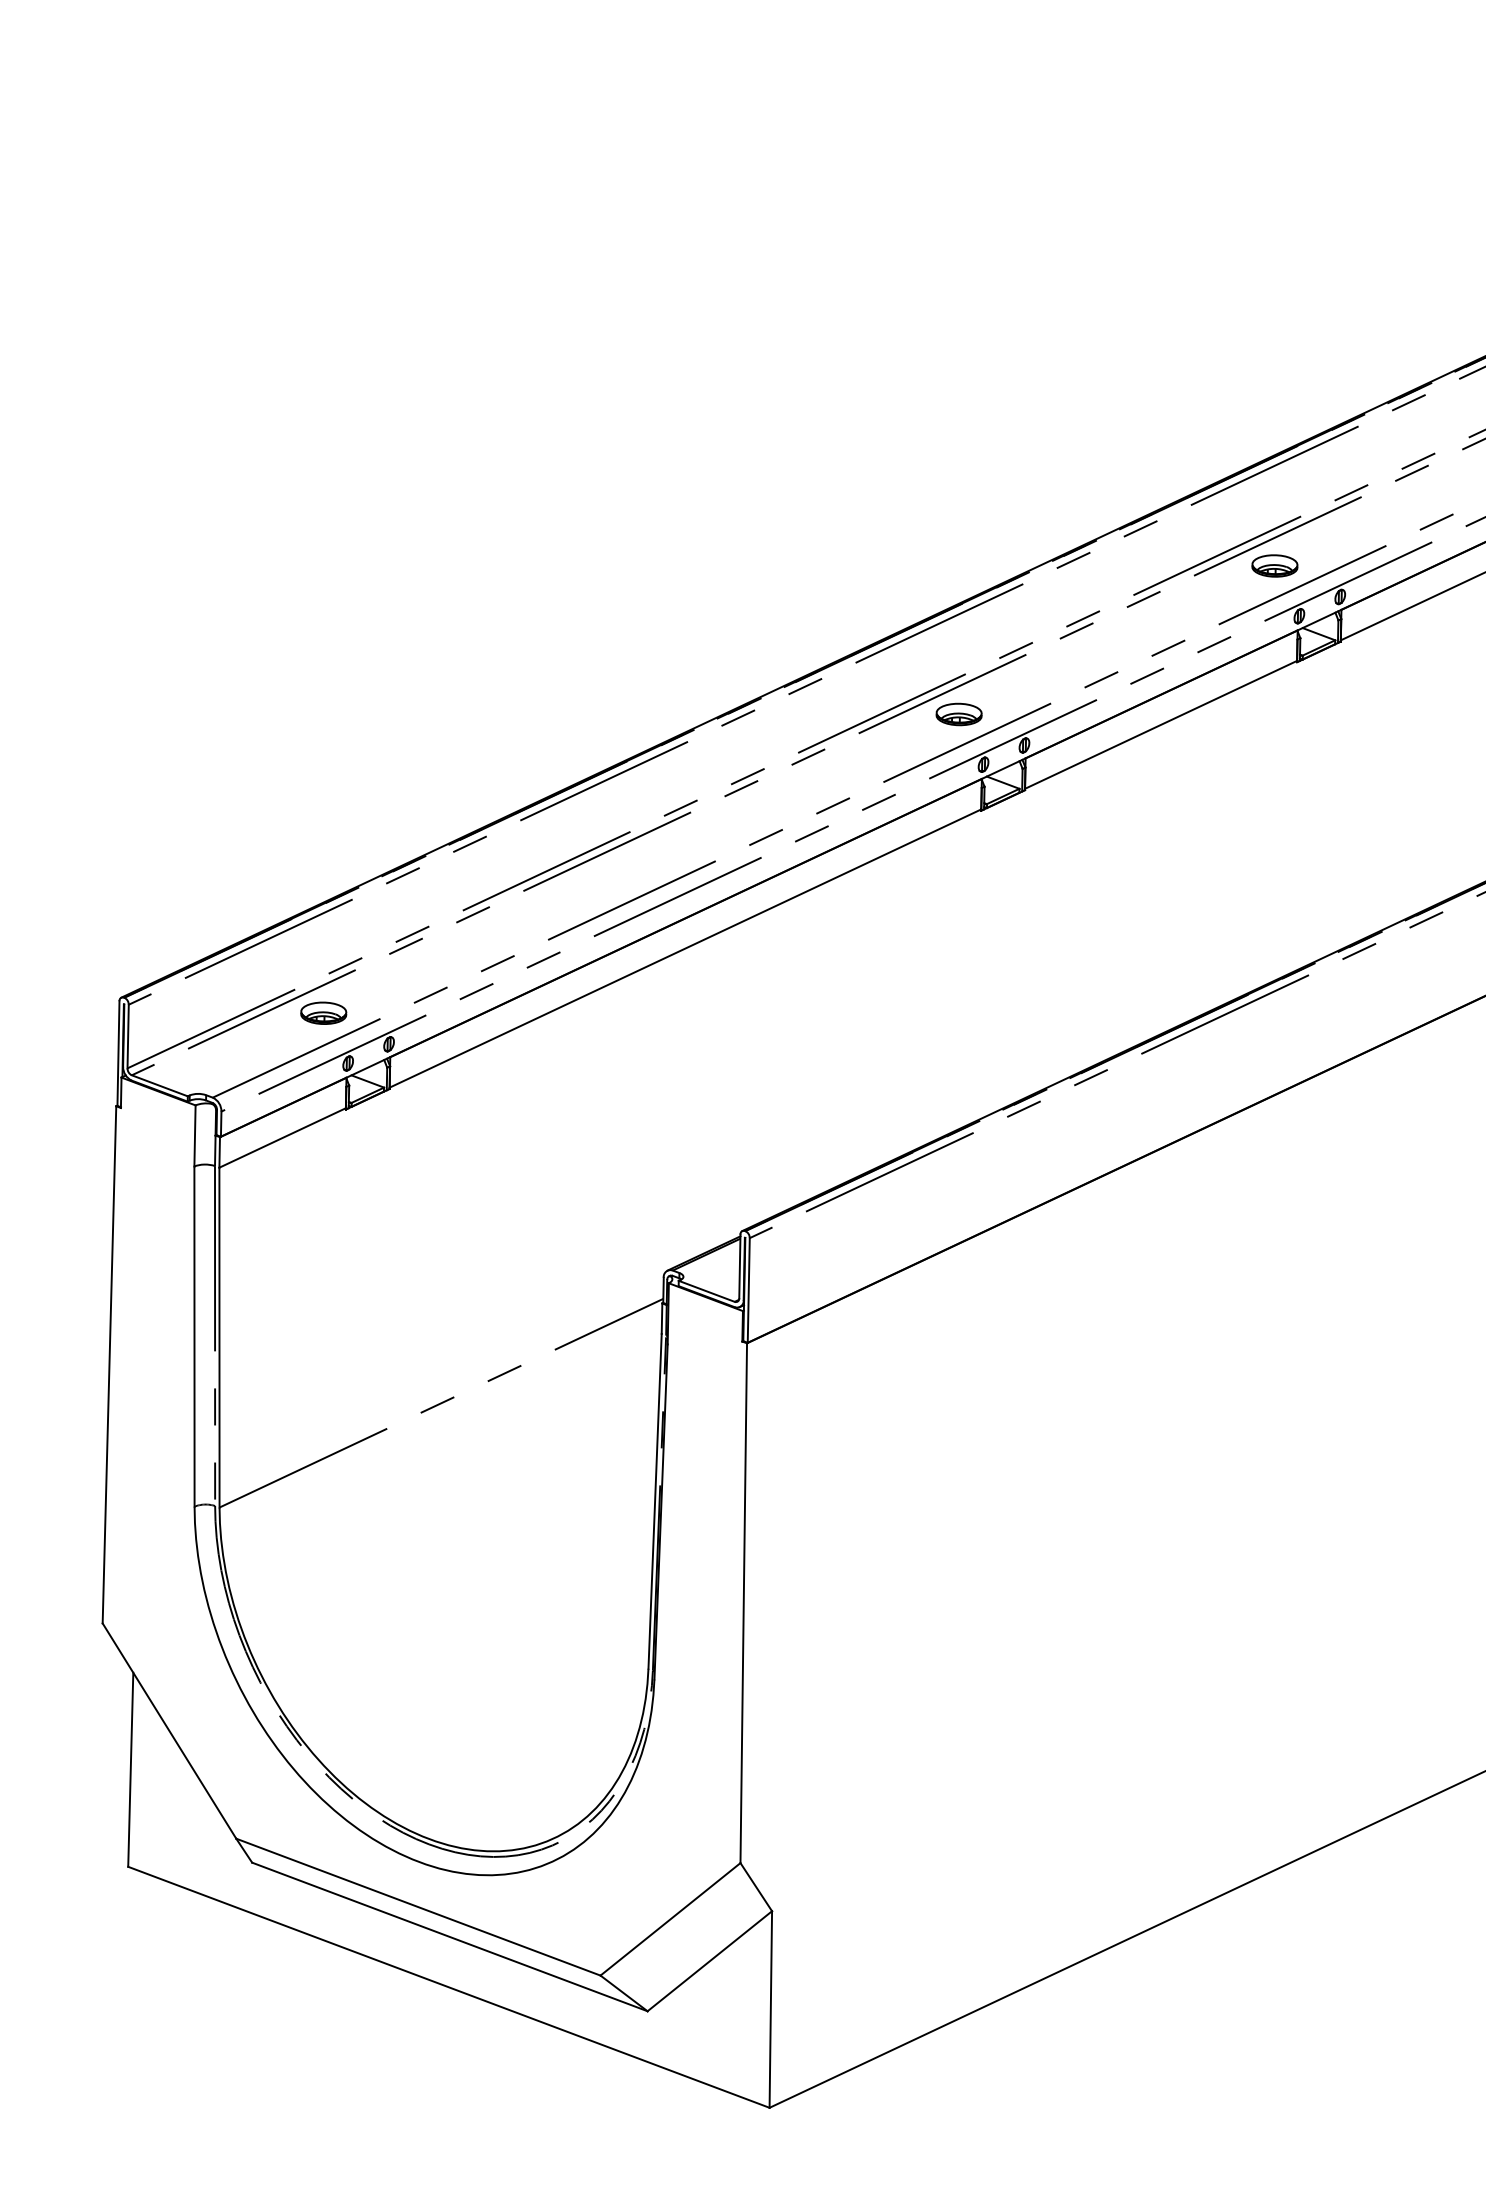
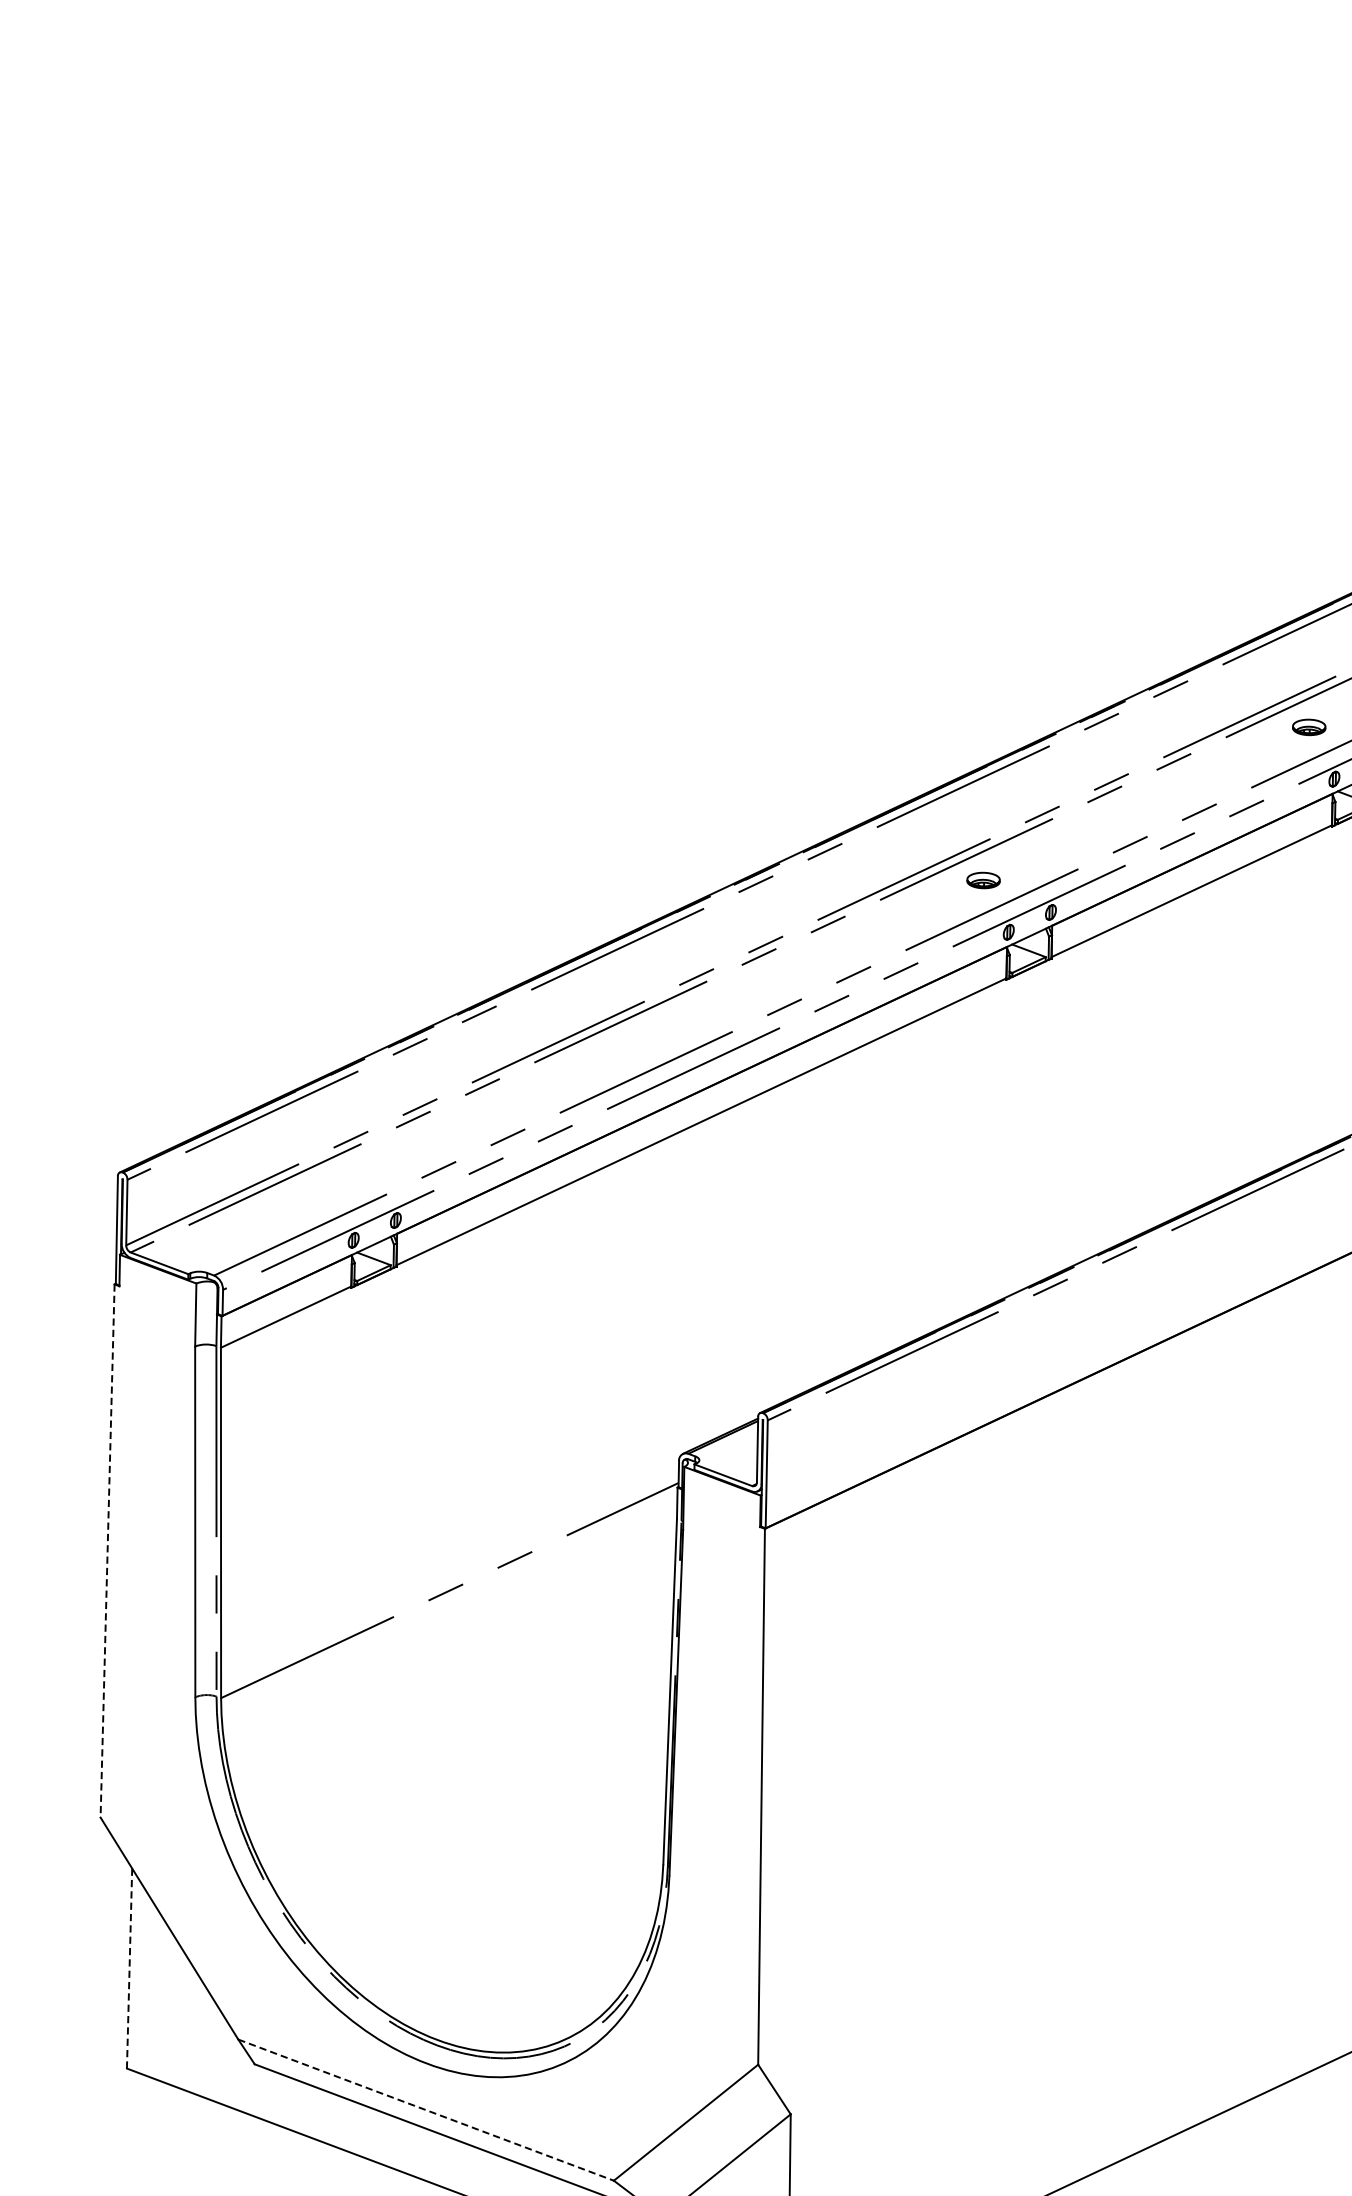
part: (1274, 565) -> (1308, 726), size x0.7
part: (958, 714) -> (982, 880), size x0.7
part: (323, 1012) -> (328, 1187), removed
line: (109, 1364) -> (107, 1550), solid -> dashed
line: (130, 1769) -> (129, 1968), solid -> dashed
line: (418, 1907) -> (426, 2110), solid -> dashed

